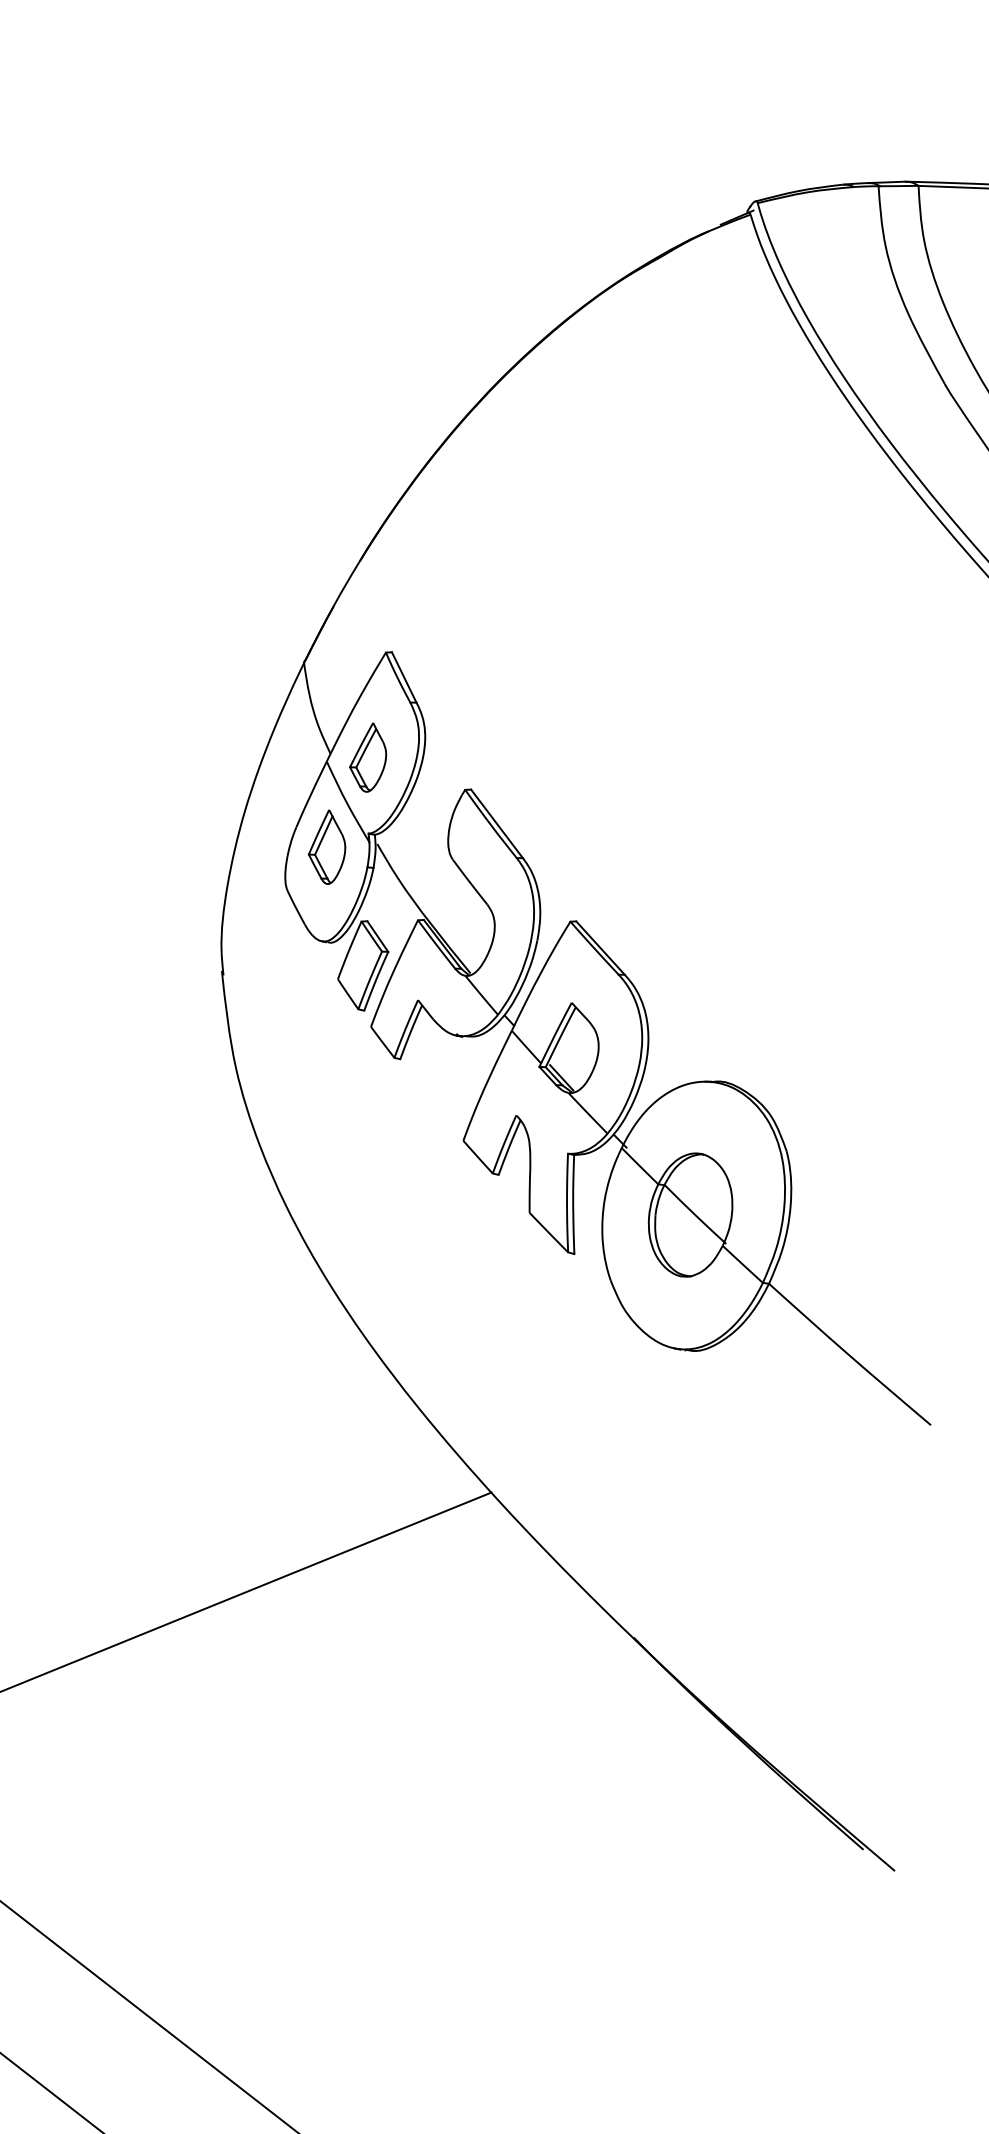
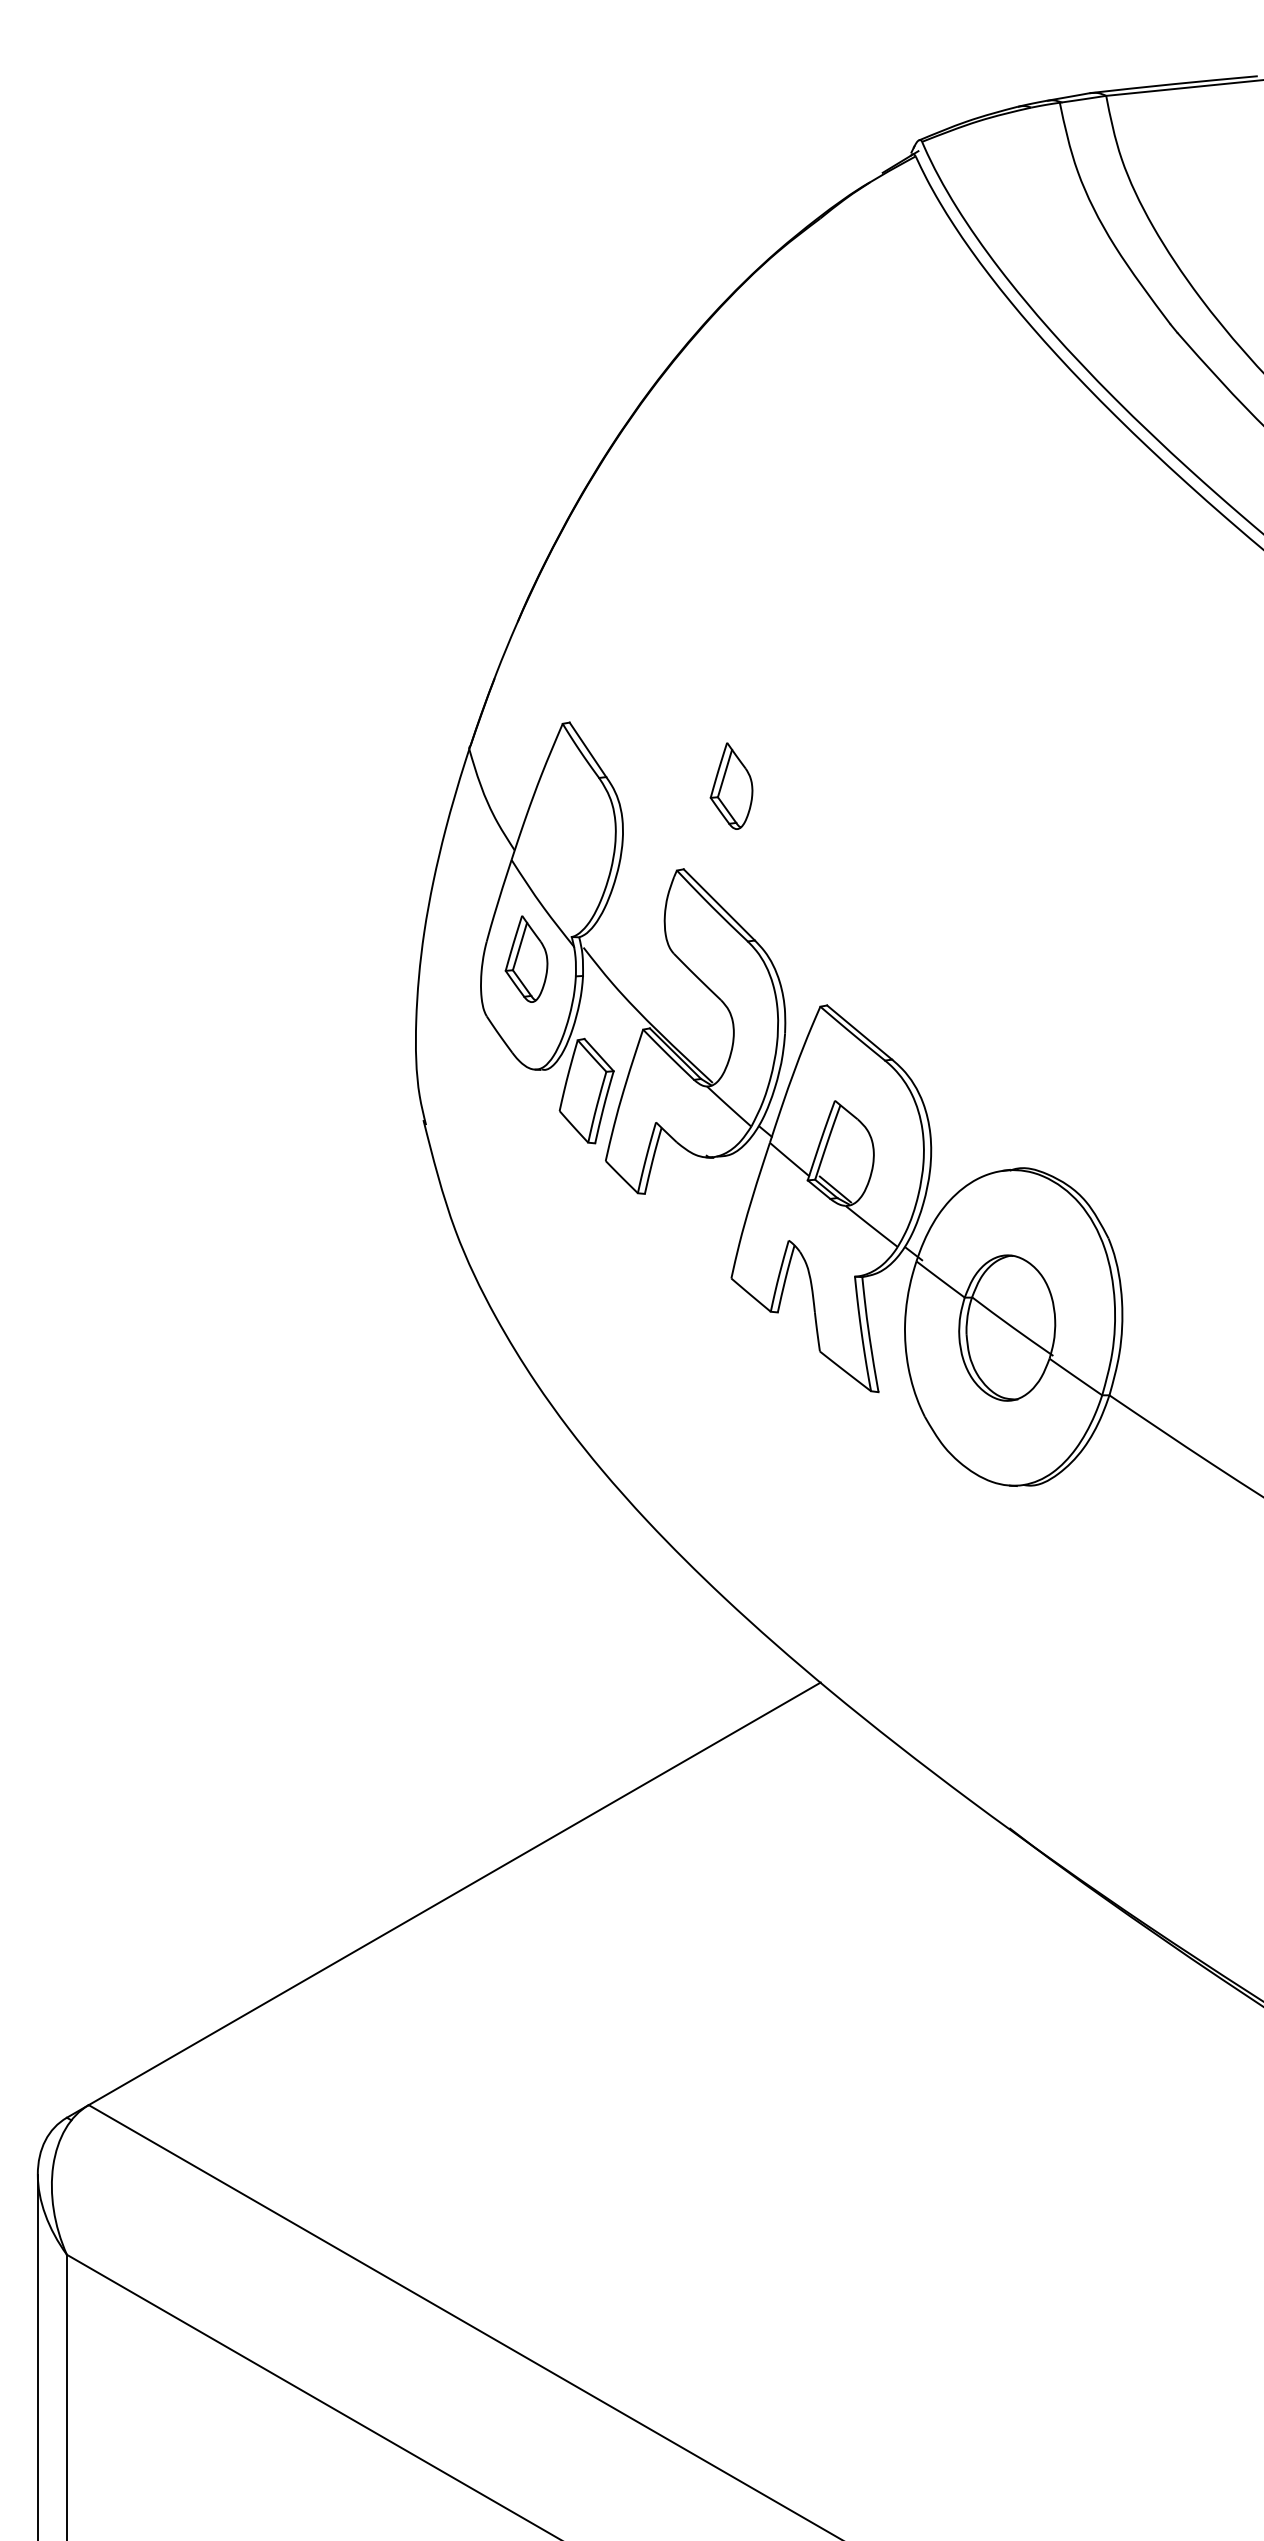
part: (521, 724) -> (731, 785), added
part: (368, 757) -> (559, 848), removed

